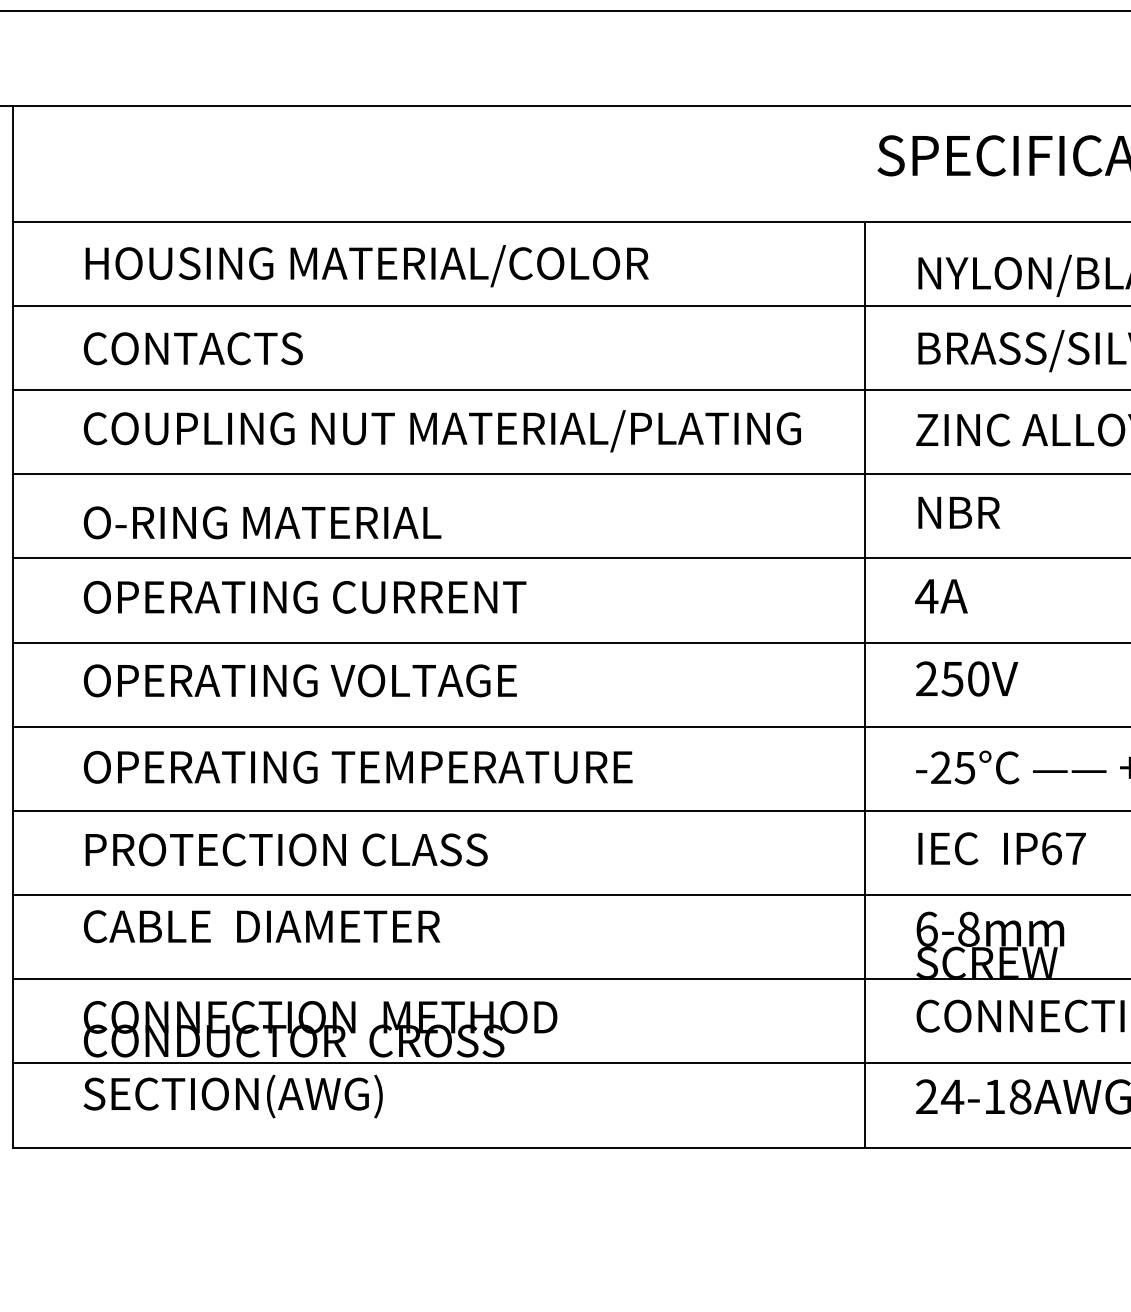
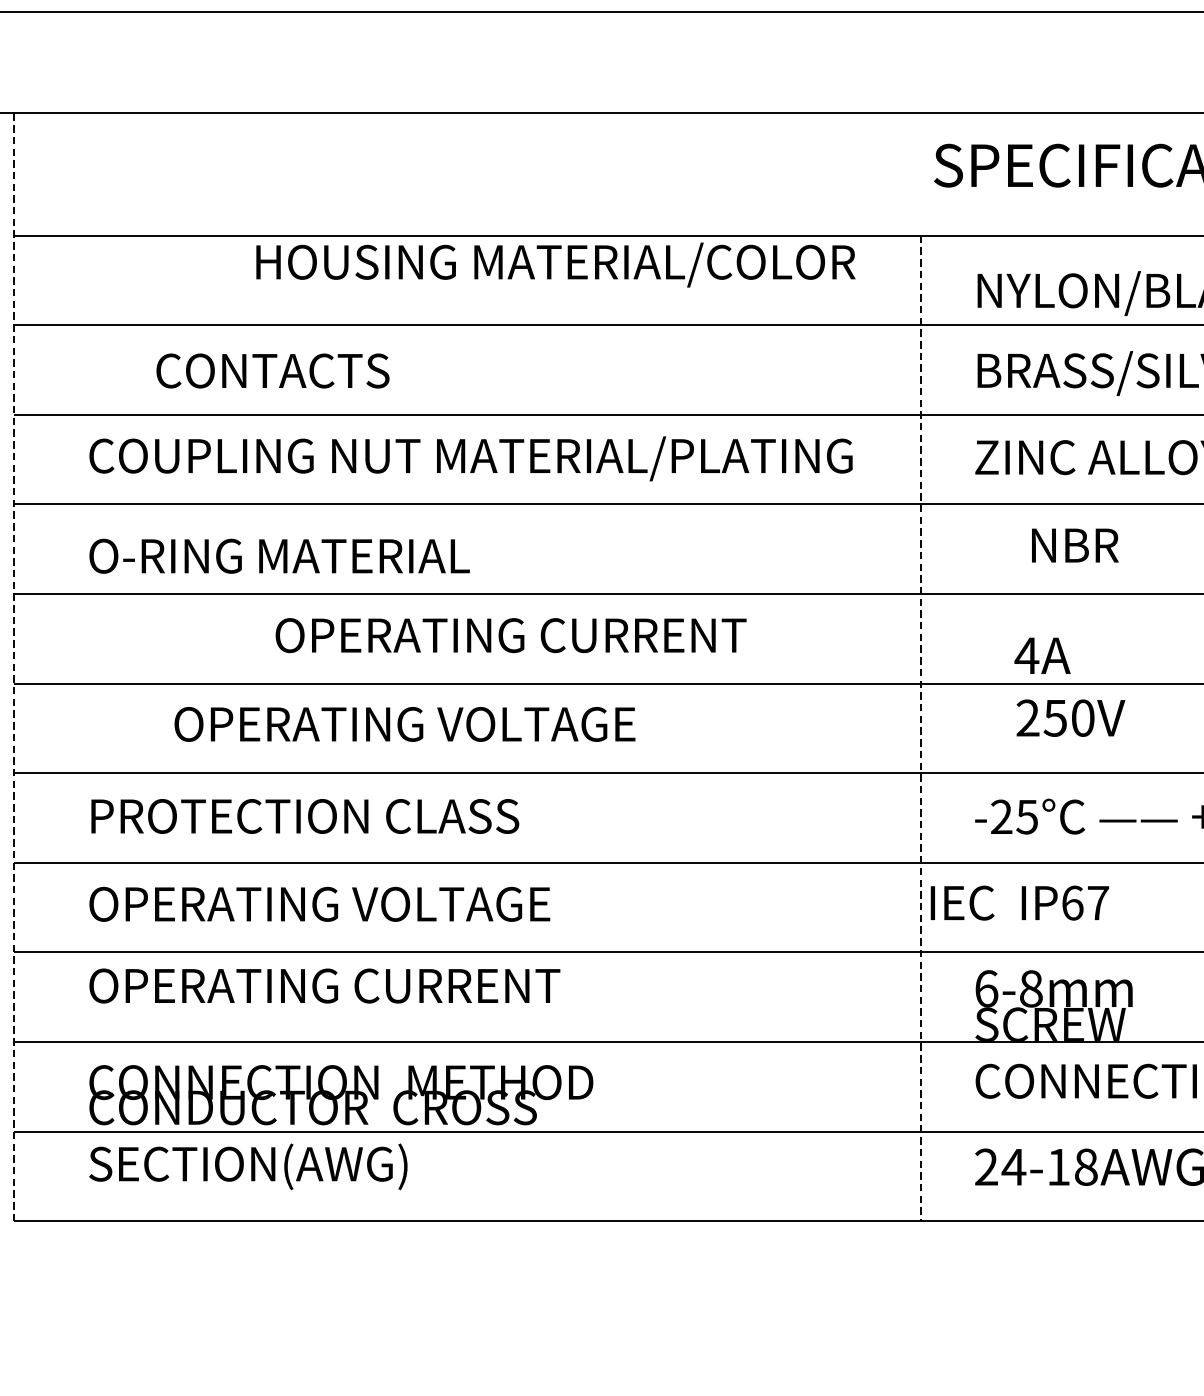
text: (366, 266) -> (555, 265), moved
text: (192, 348) -> (272, 370), moved
text: (959, 512) -> (1075, 545), moved
text: (941, 596) -> (1042, 655), moved
text: (304, 597) -> (510, 635), moved
line: (12, 626) -> (13, 666), solid -> dashed
text: (967, 678) -> (1071, 717), moved
text: (299, 680) -> (404, 724), moved
line: (864, 685) -> (920, 729), solid -> dashed
text: (357, 766) -> (380, 815), OPERATING TEMPERATURE -> PROTECTION CLASS
text: (1001, 848) -> (1019, 902), moved
text: (299, 849) -> (318, 903), PROTECTION CLASS -> OPERATING VOLTAGE
text: (305, 926) -> (325, 985), CABLE  DIAMETER -> OPERATING CURRENT

